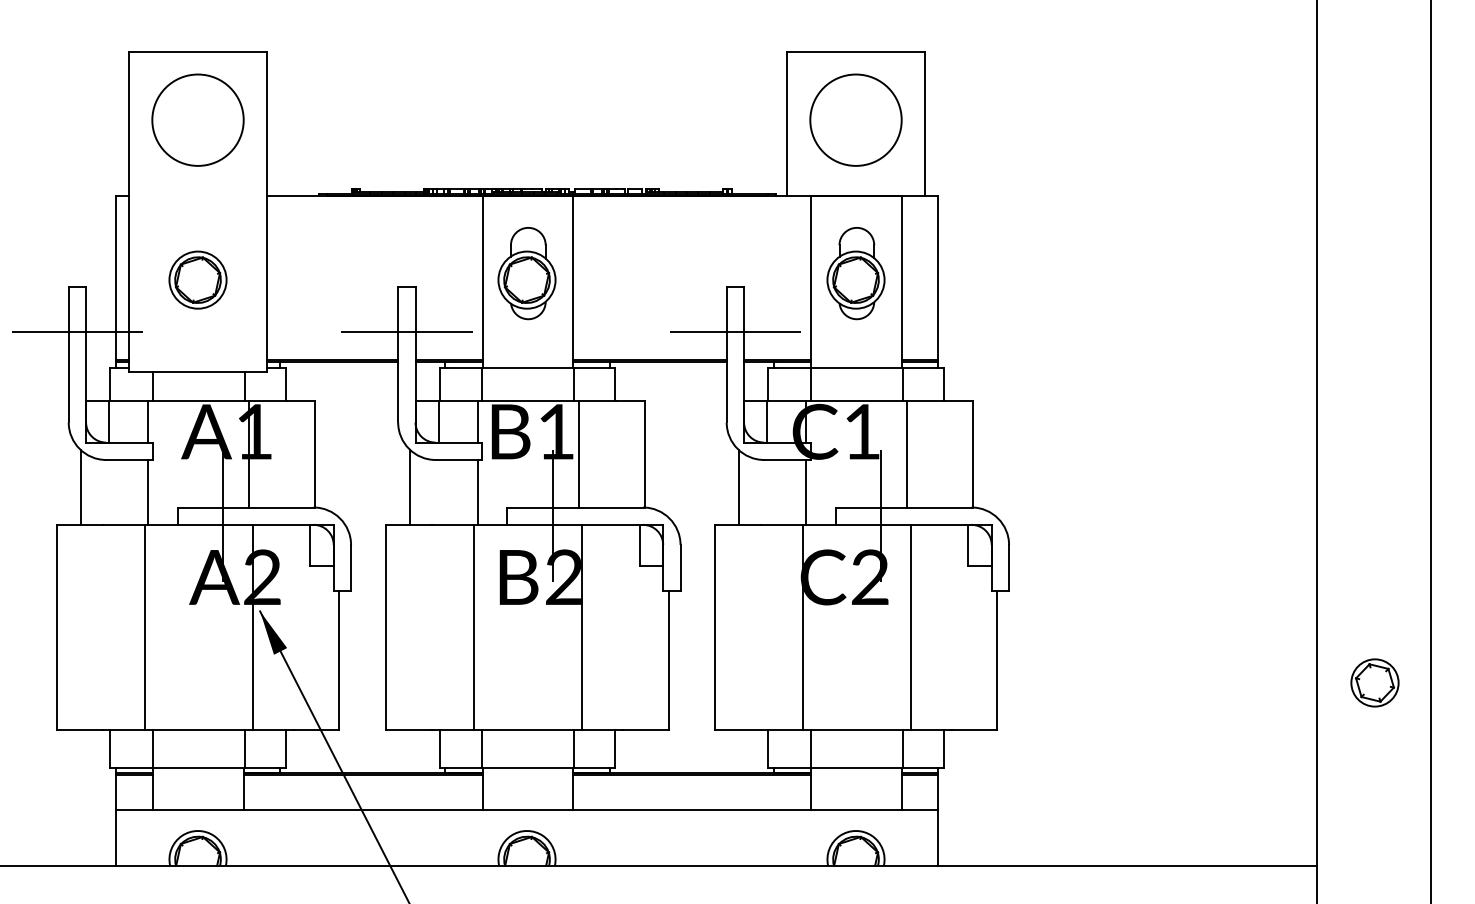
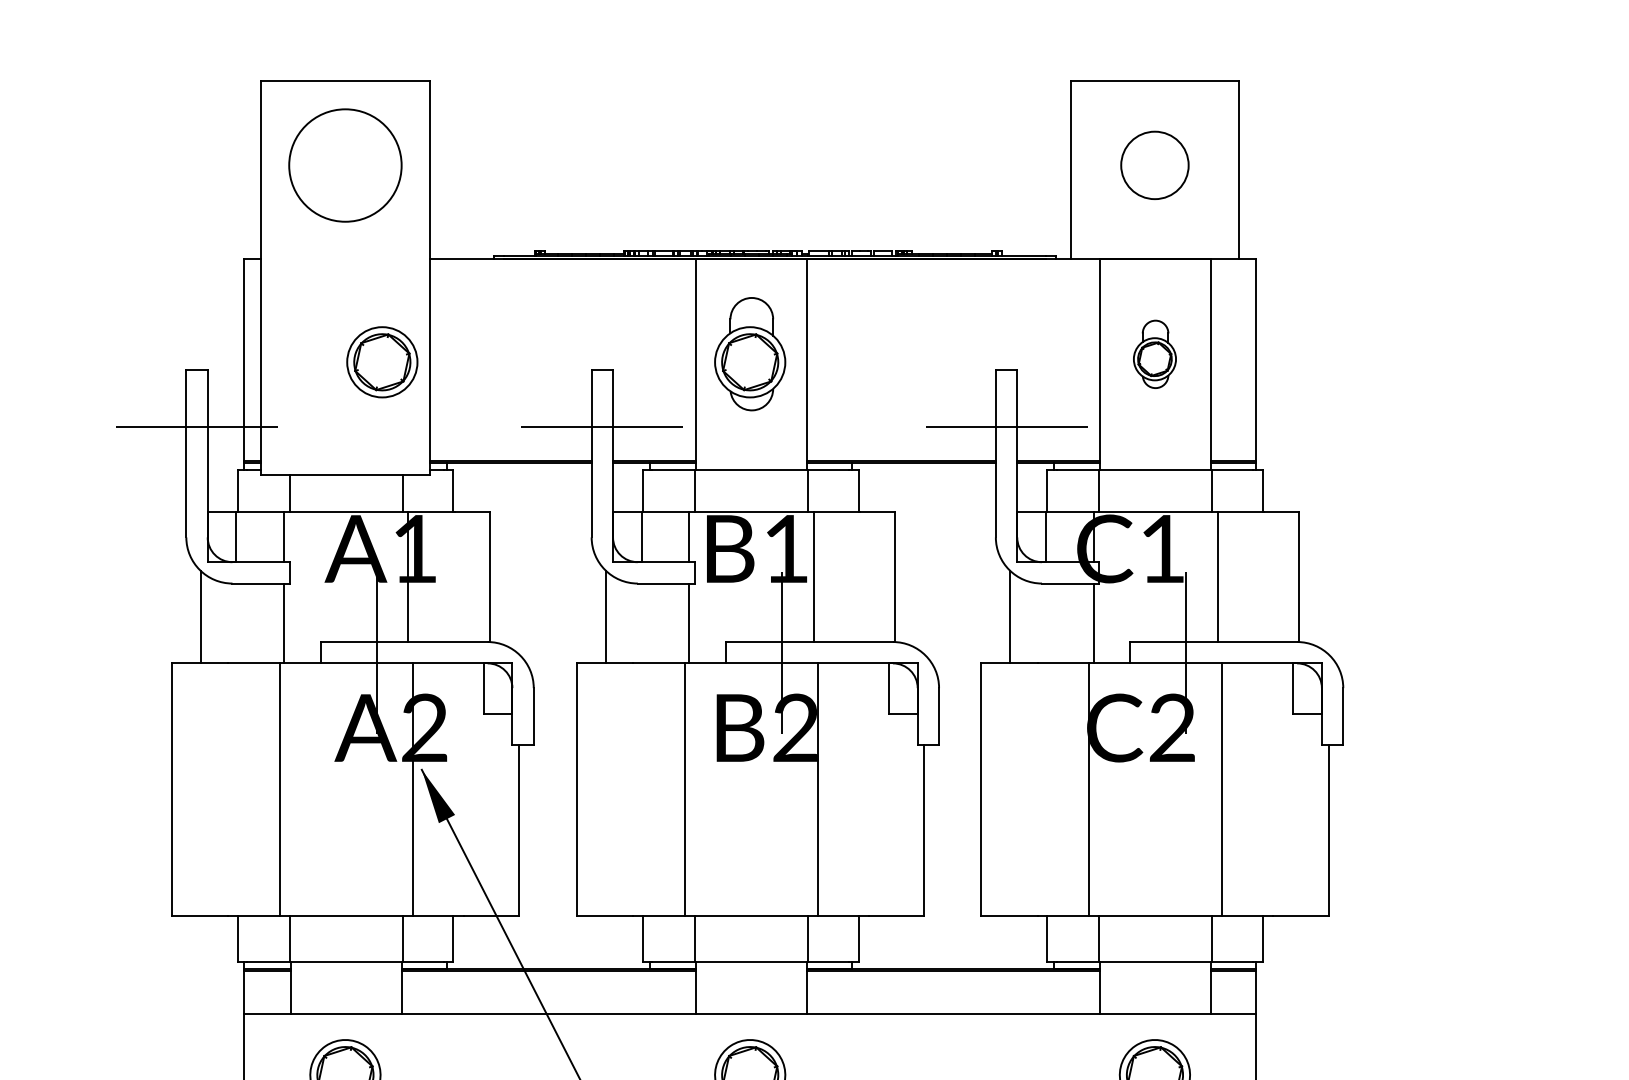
circle: (855, 119) -> (1154, 164), size x0.6
part: (855, 273) -> (1154, 354), size x0.6
part: (197, 279) -> (381, 361), moved

